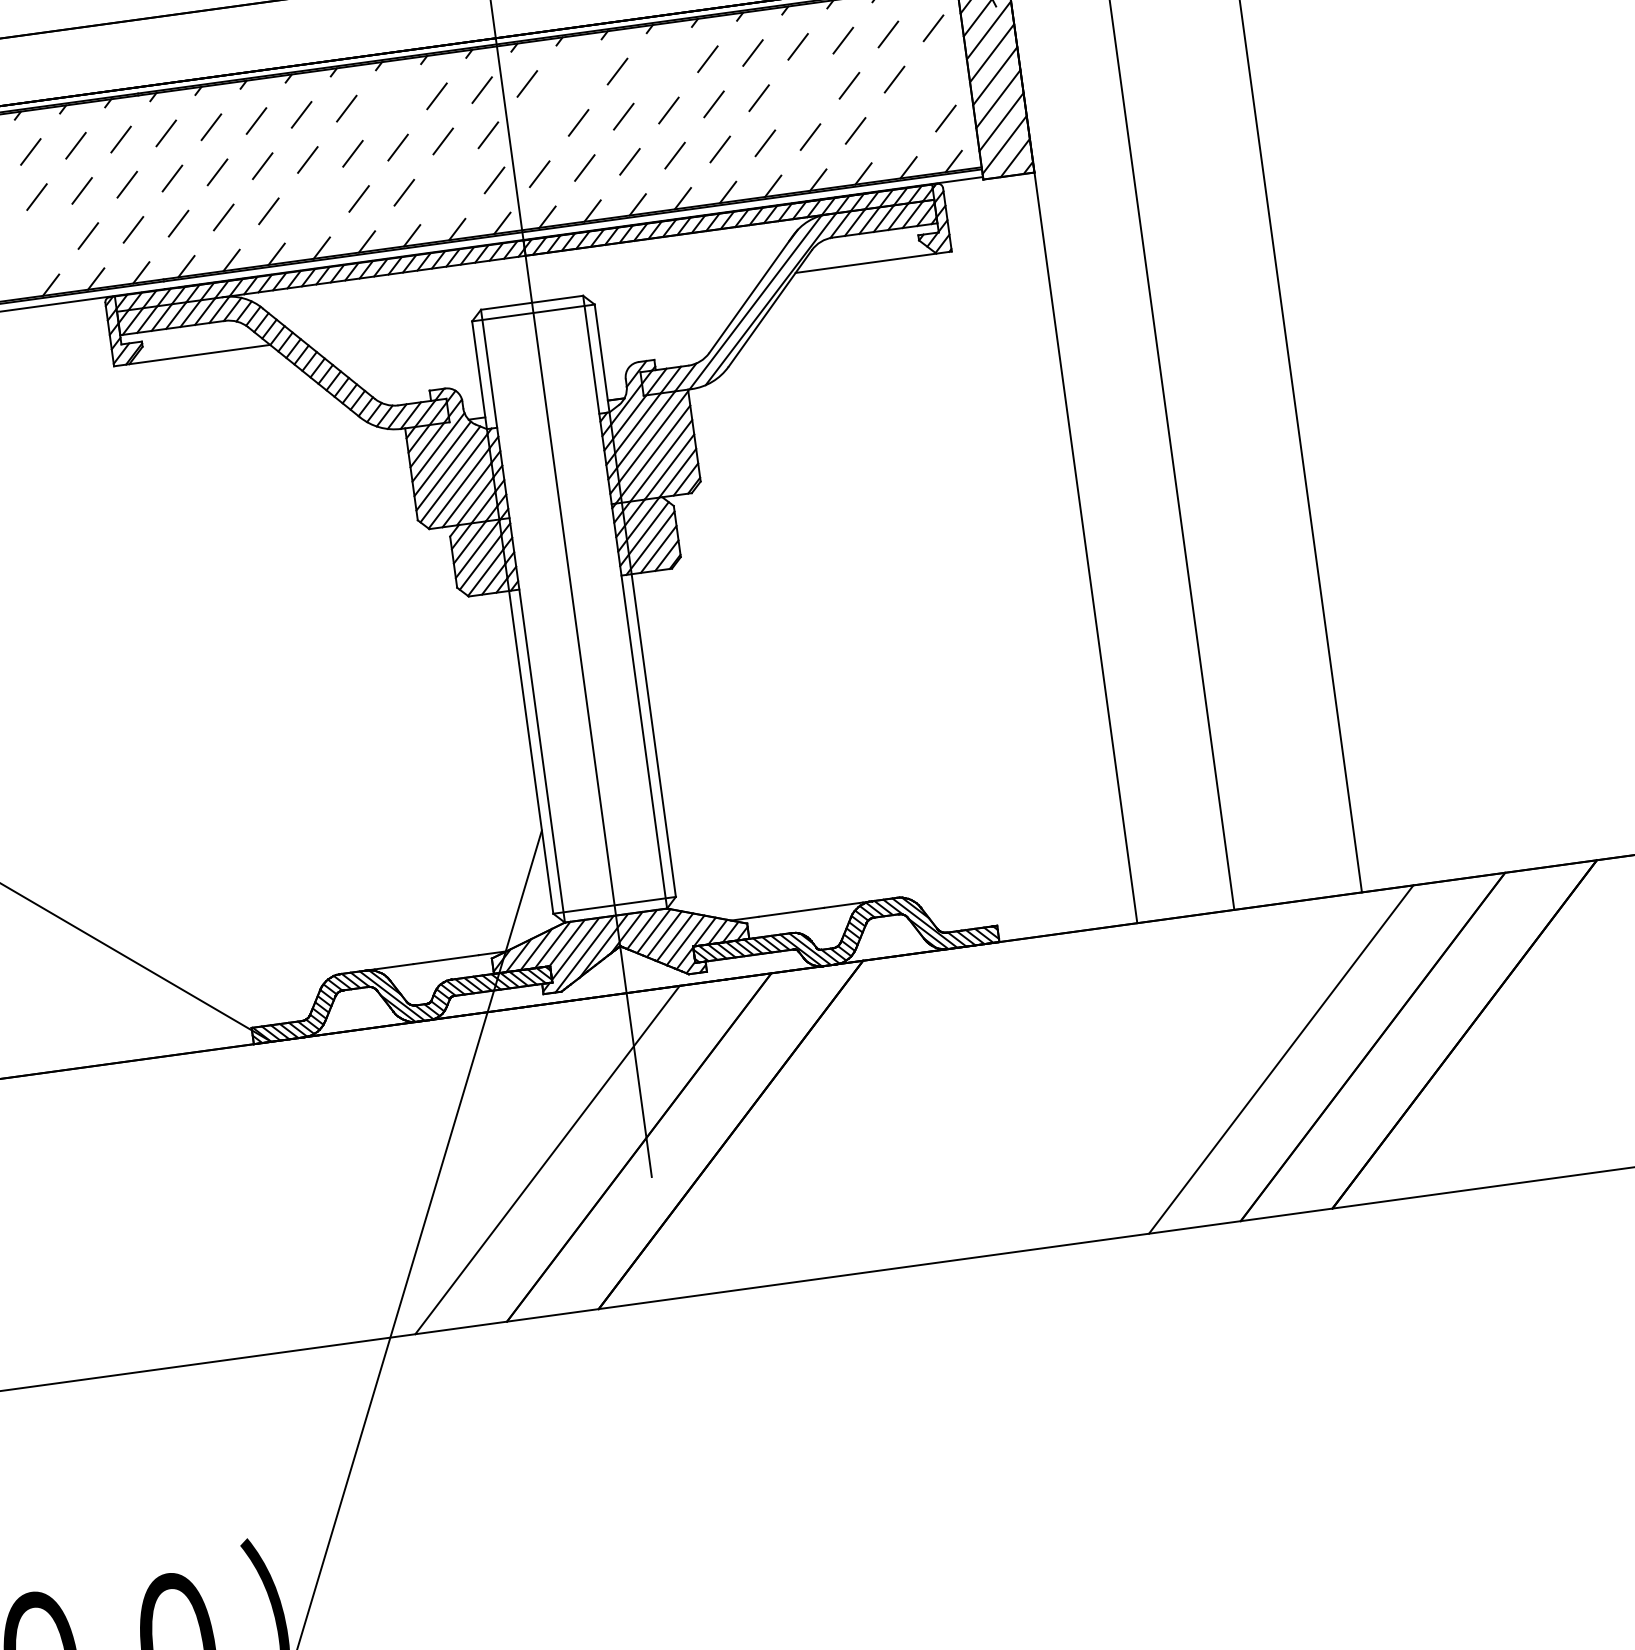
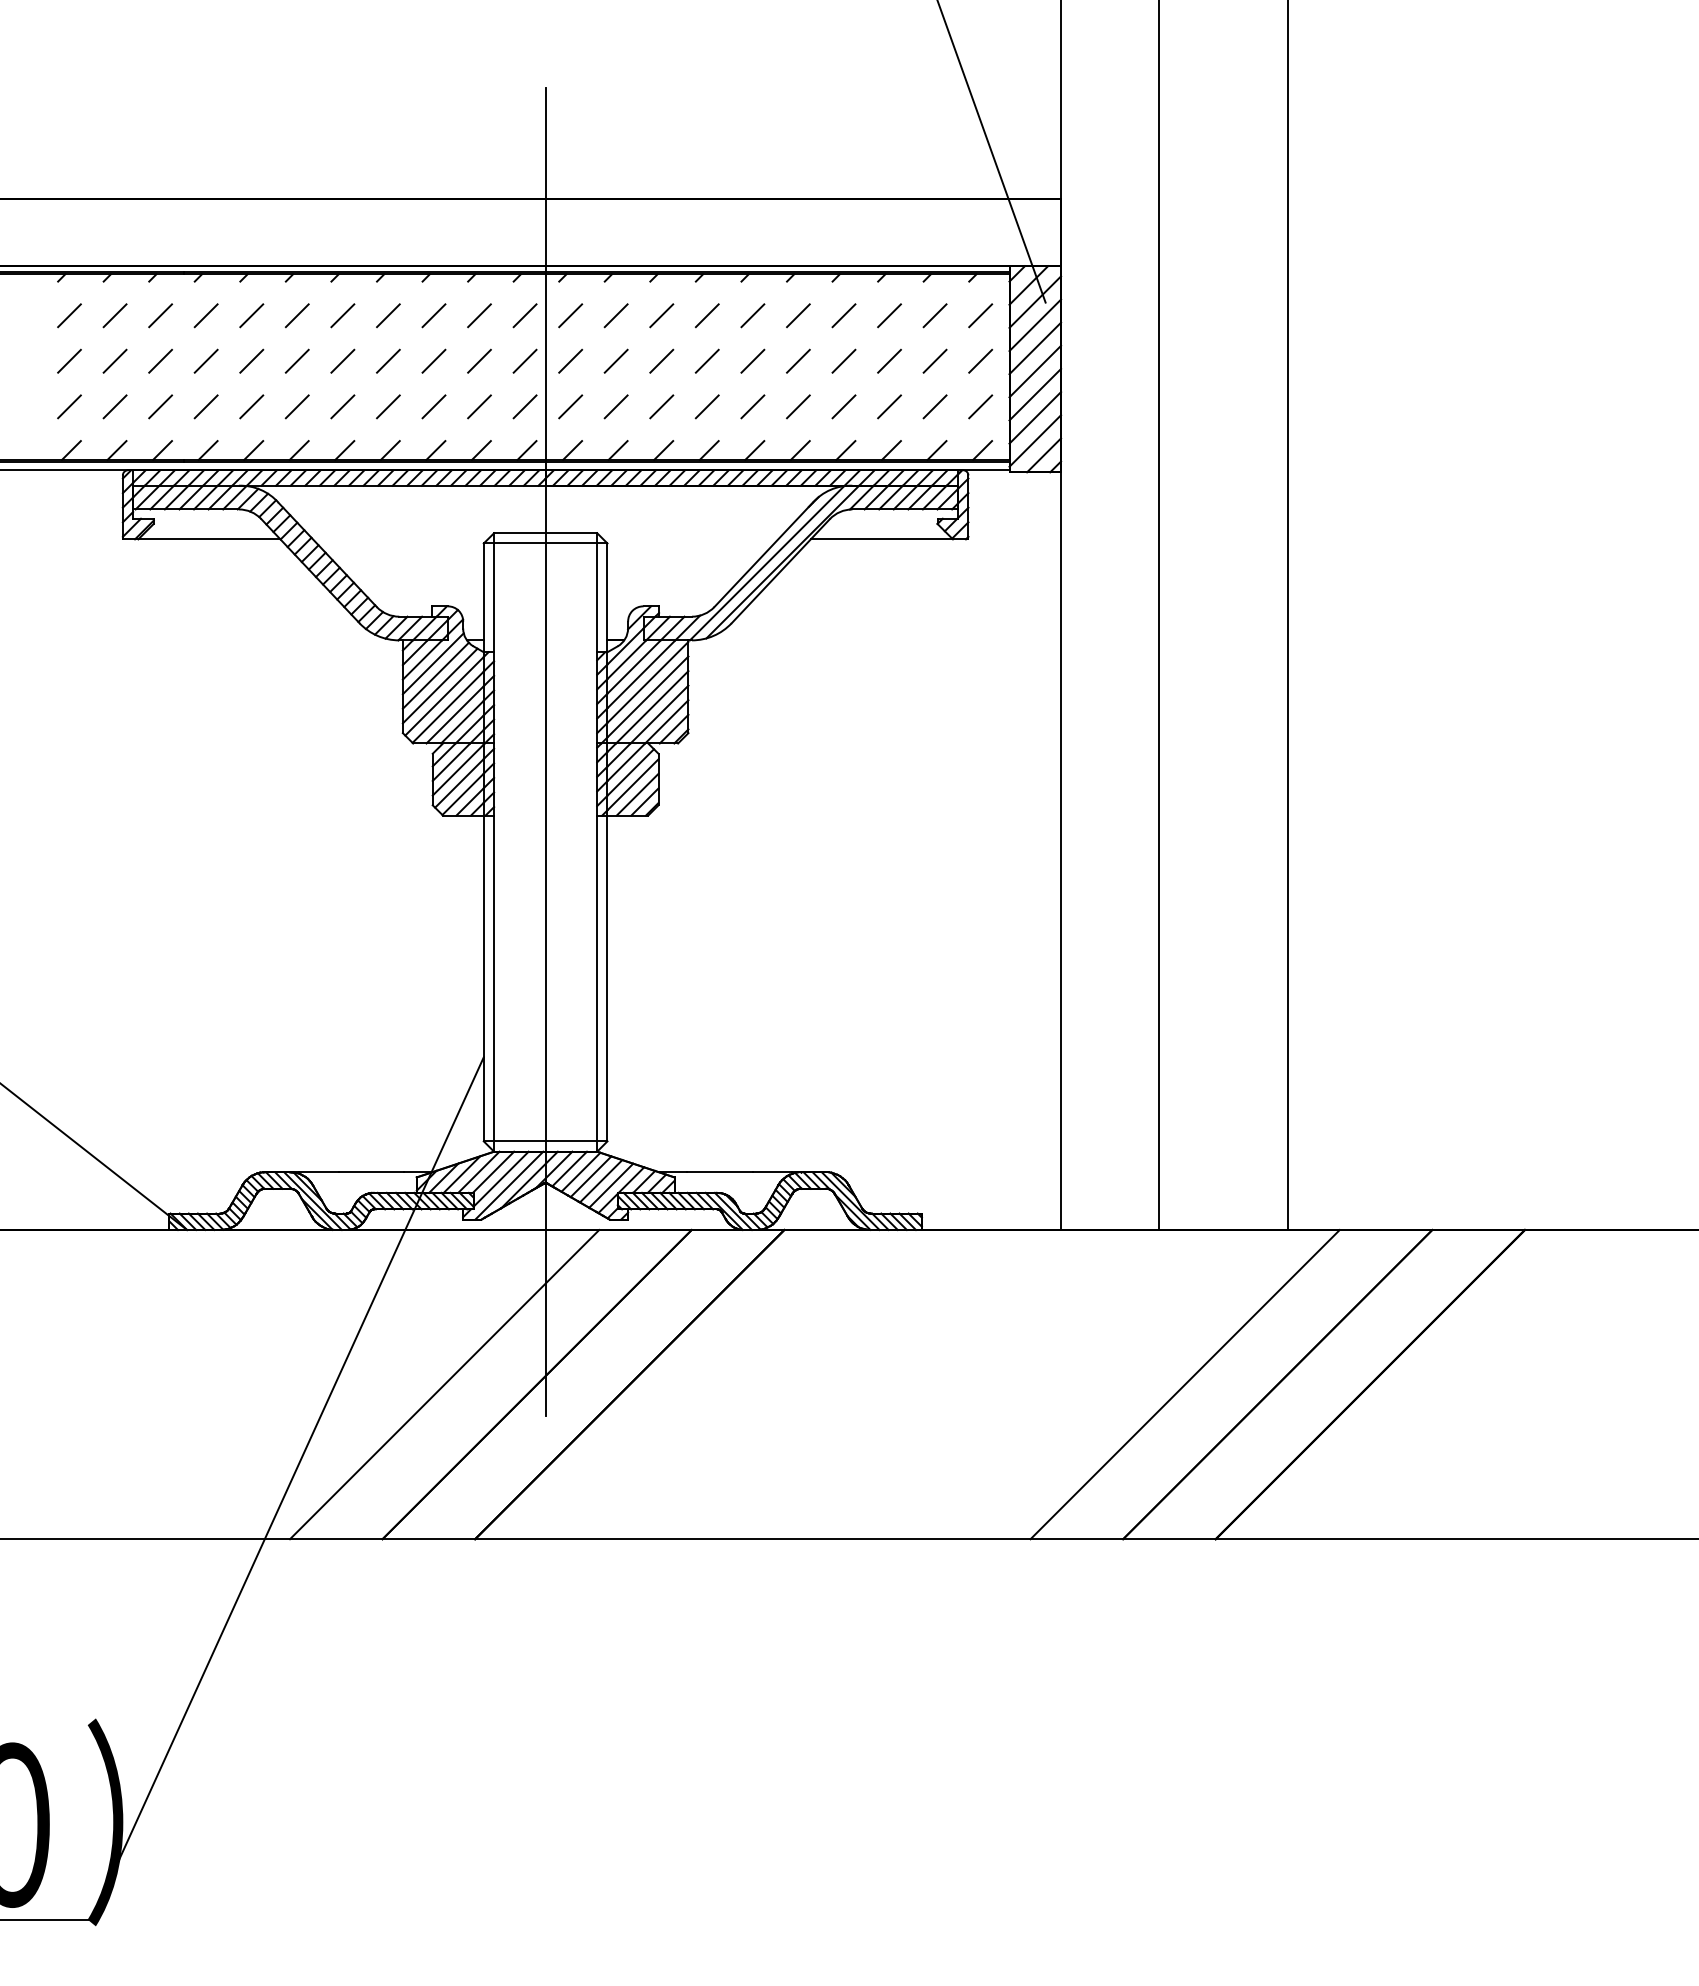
line: (661, 65) -> (706, 315), added
line: (939, 72) -> (980, 360), added
line: (571, 77) -> (615, 315), added
line: (803, 91) -> (843, 360), added
line: (391, 102) -> (433, 315), added
line: (900, 124) -> (934, 406), added
line: (533, 128) -> (570, 360), added
line: (449, 186) -> (479, 406), added
line: (313, 204) -> (342, 406), added
line: (43, 241) -> (69, 406), added

